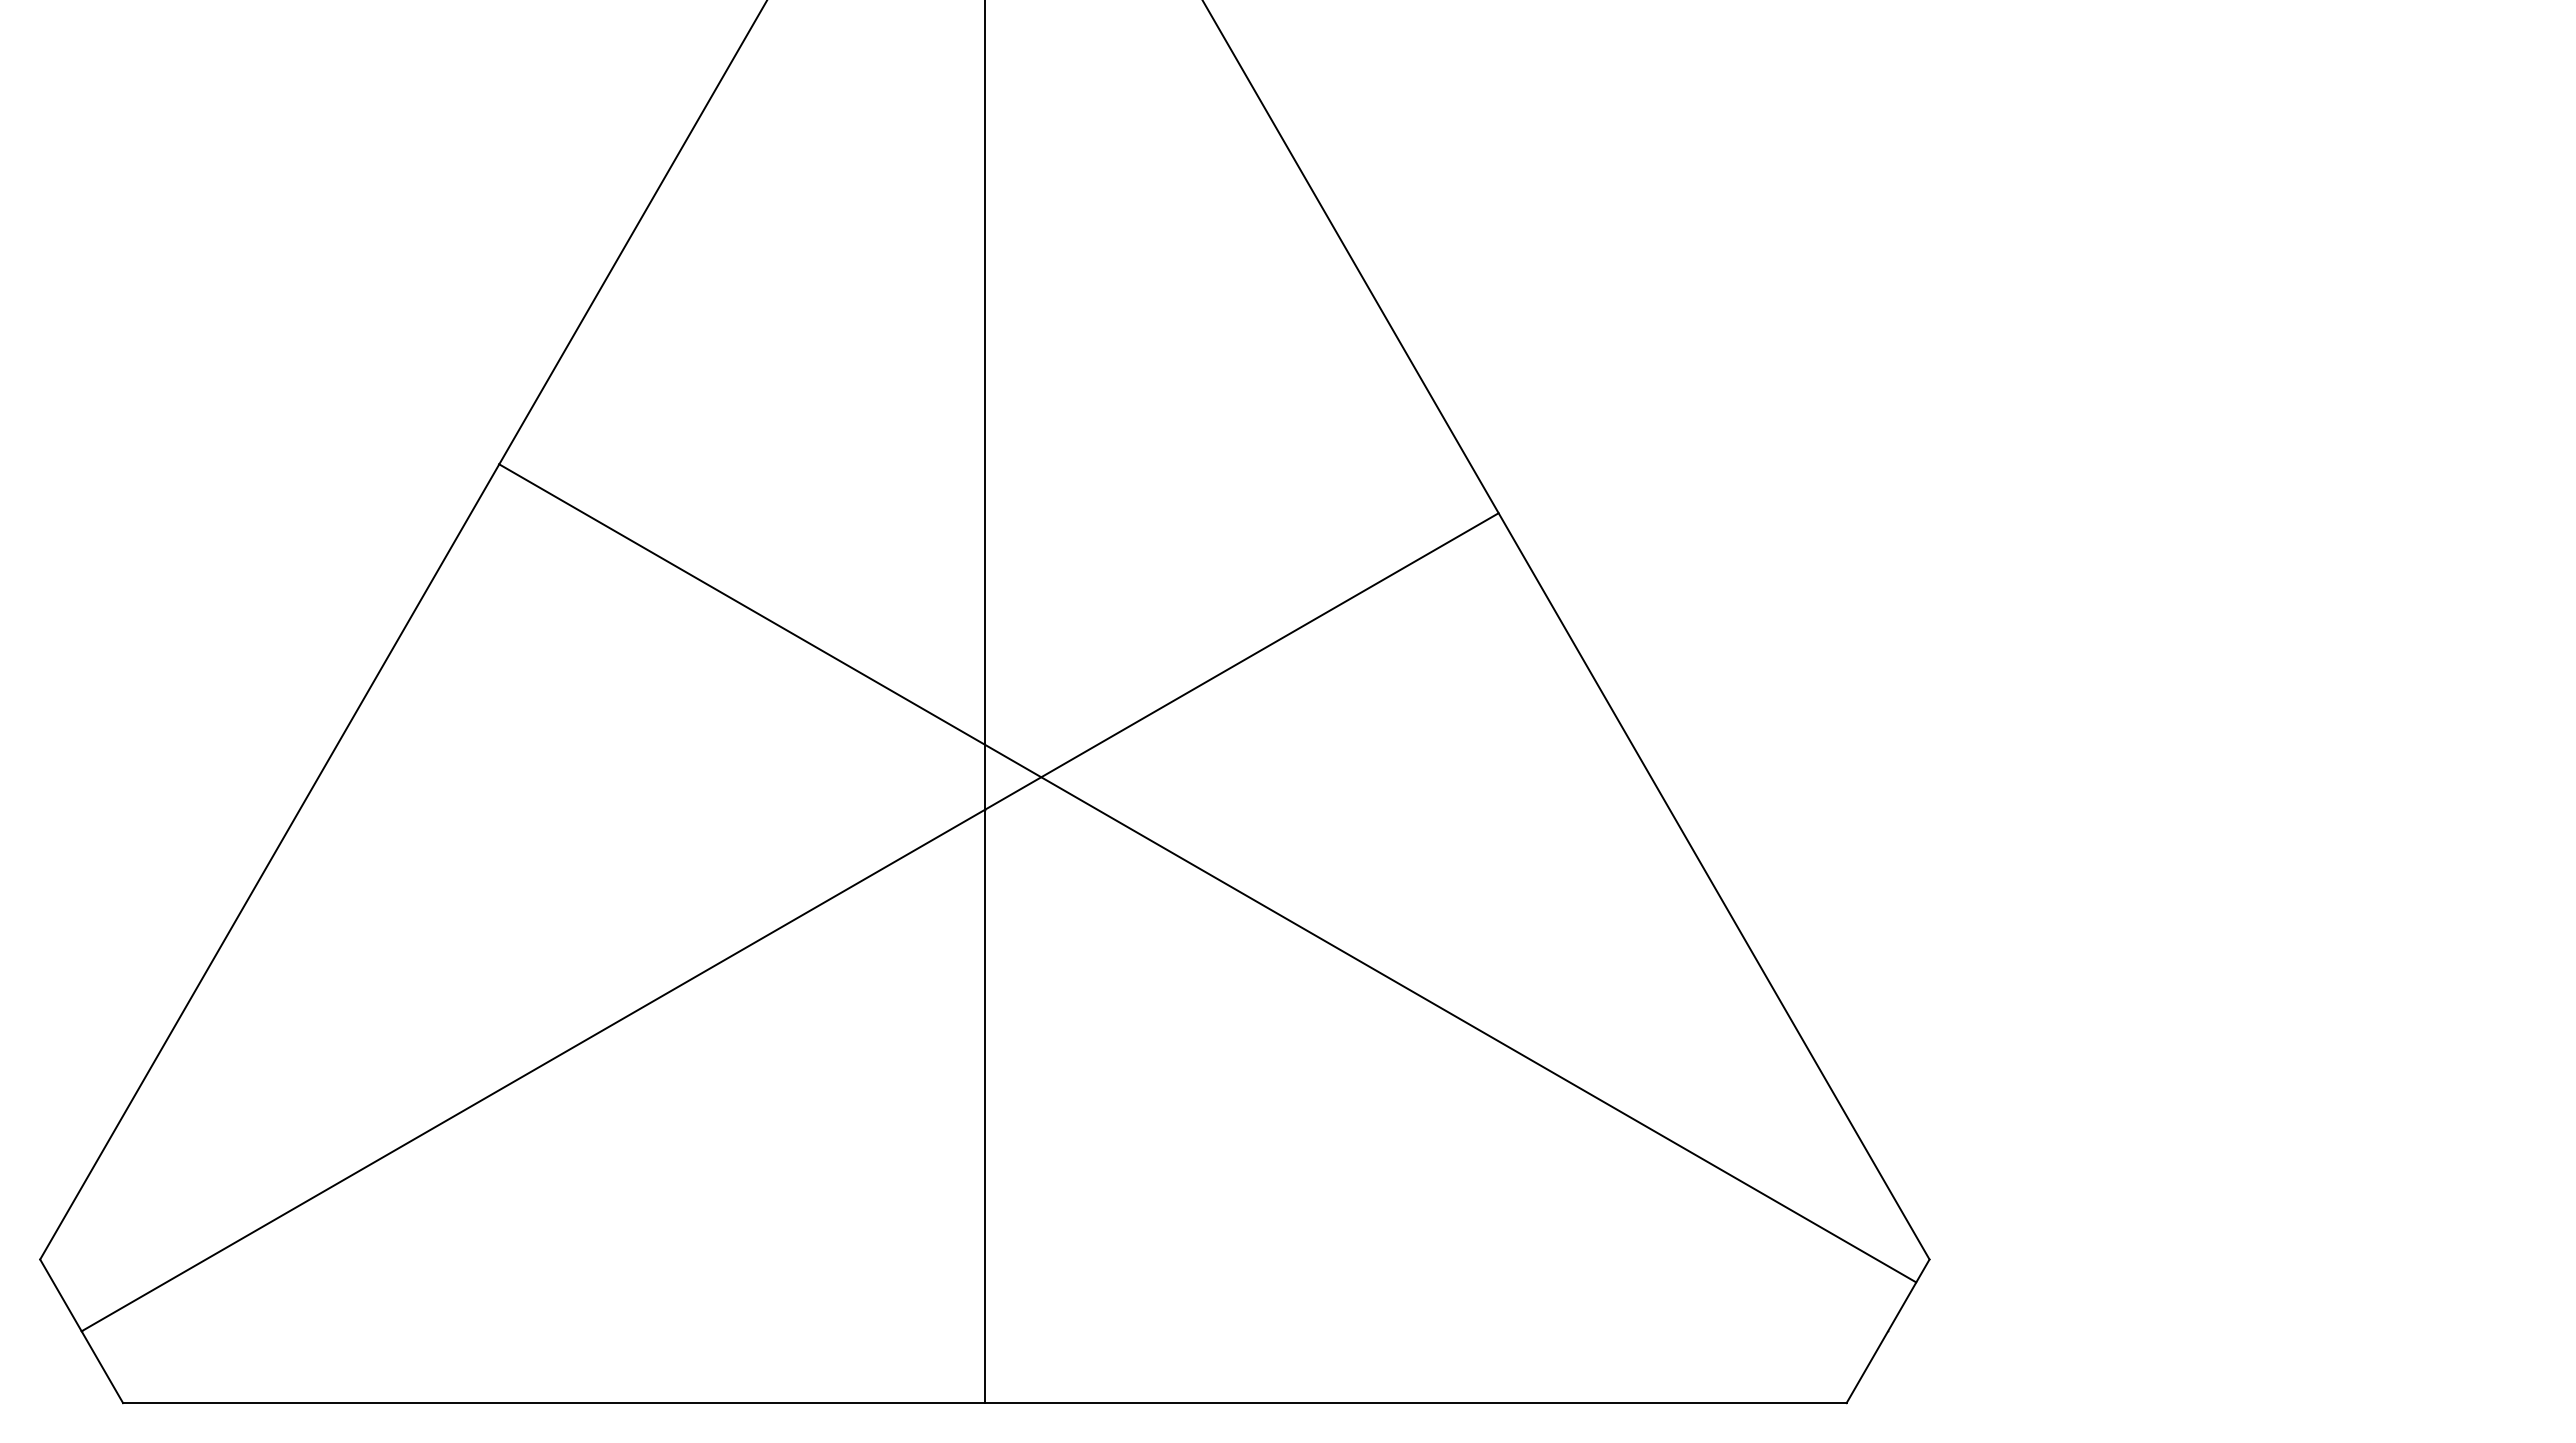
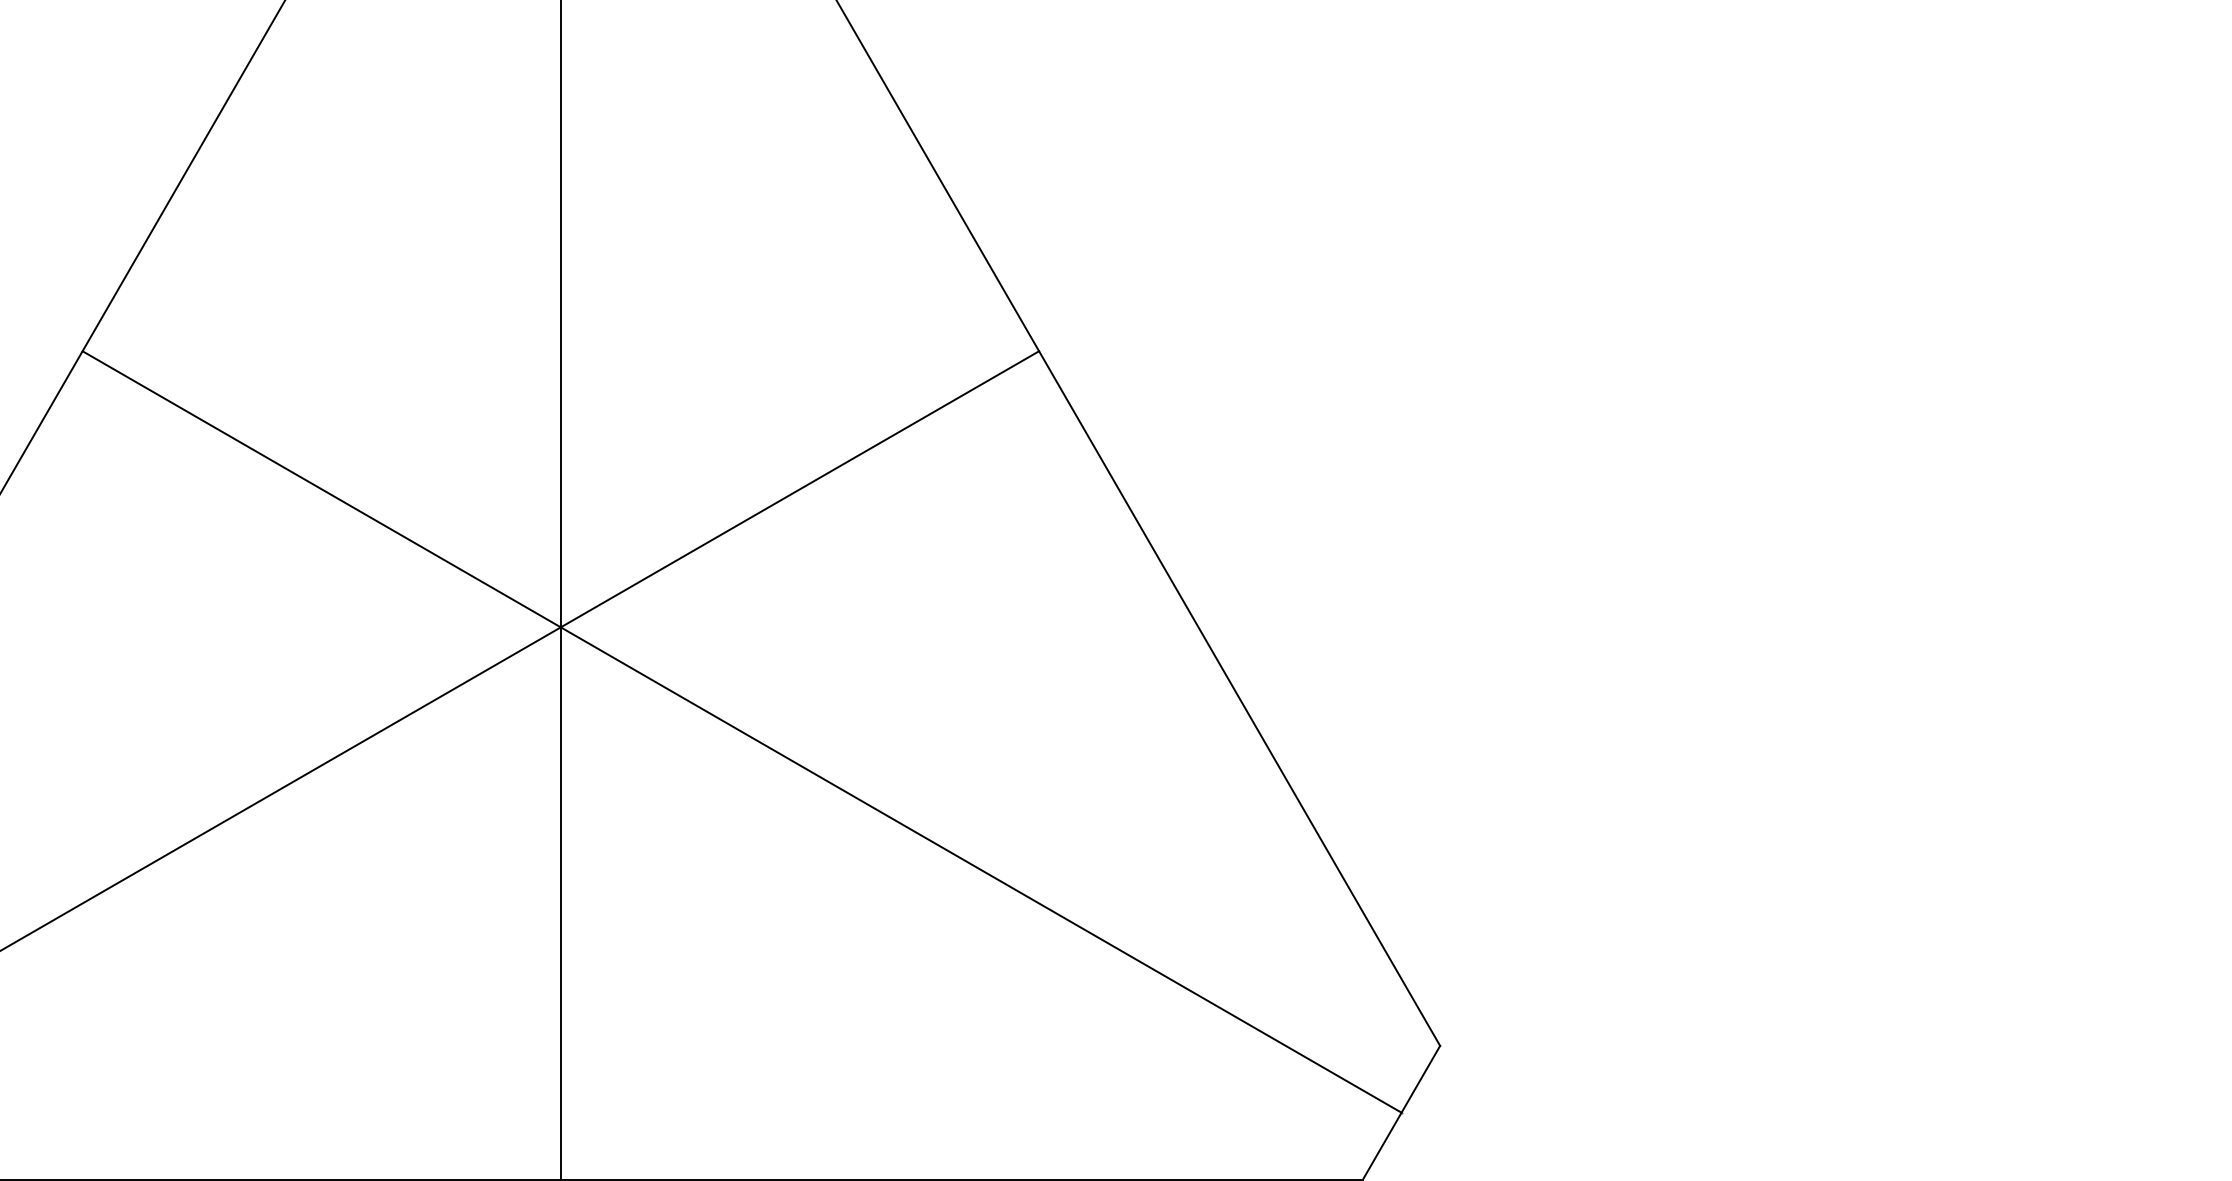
line: (1207, 873) -> (742, 732), moved

